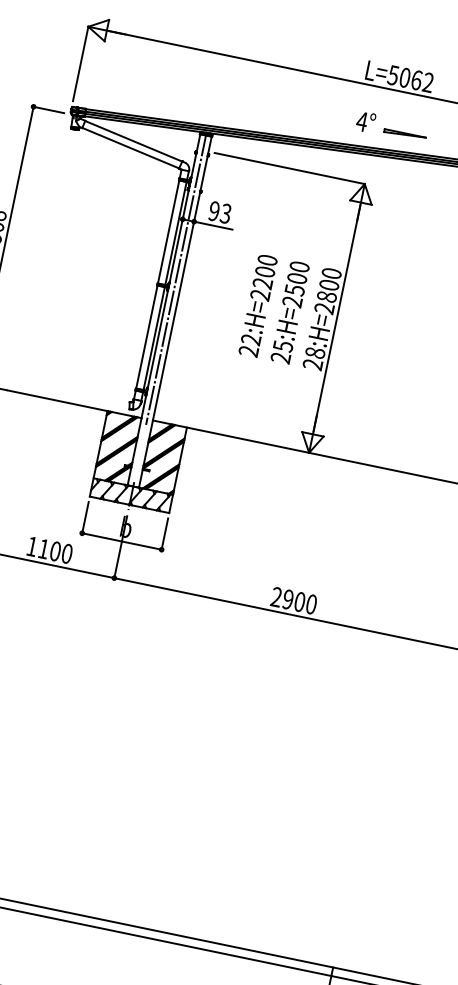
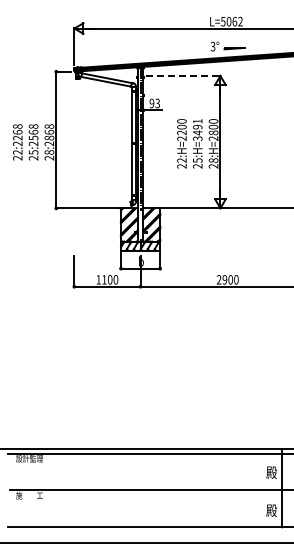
text: (361, 121) -> (212, 46), 4° -> 3°
line: (290, 167) -> (183, 75), solid -> dashed
text: (295, 283) -> (197, 129), 25:H=2500 -> 25:H=3491

